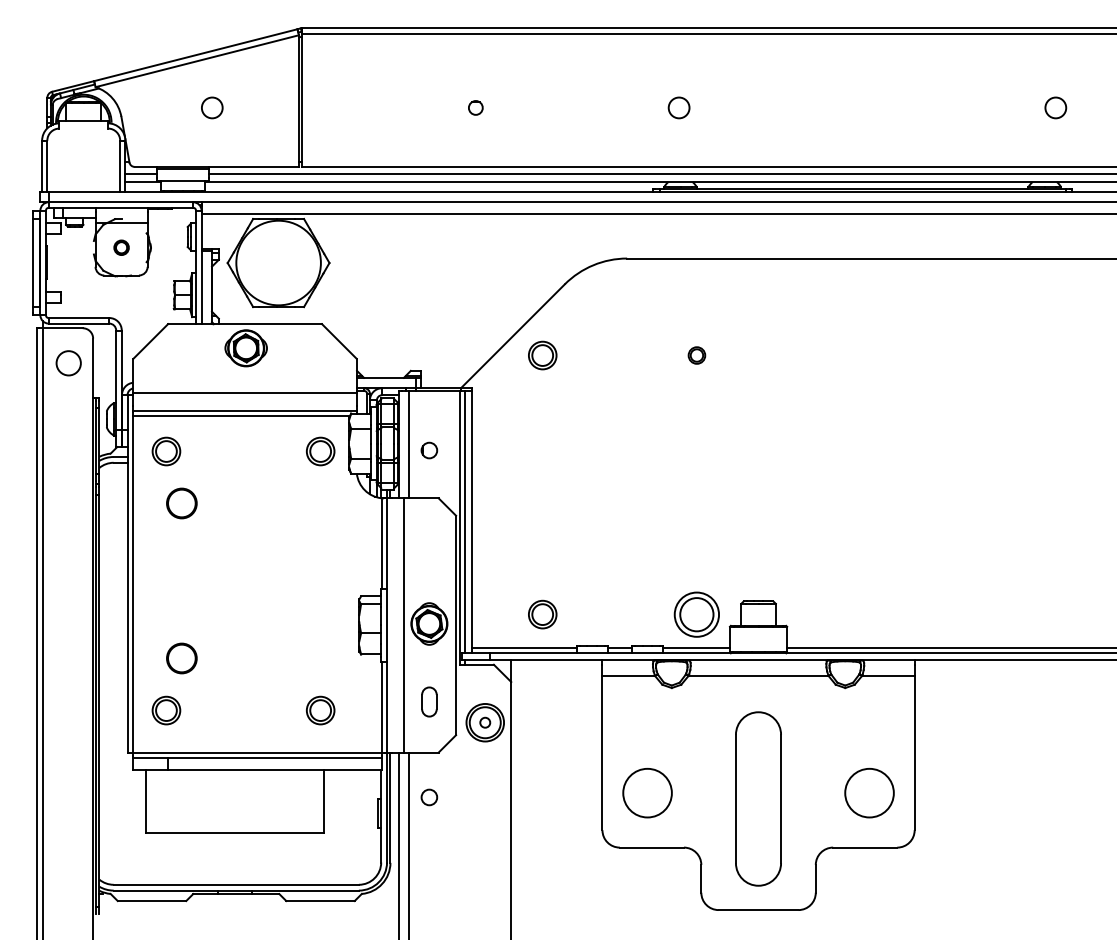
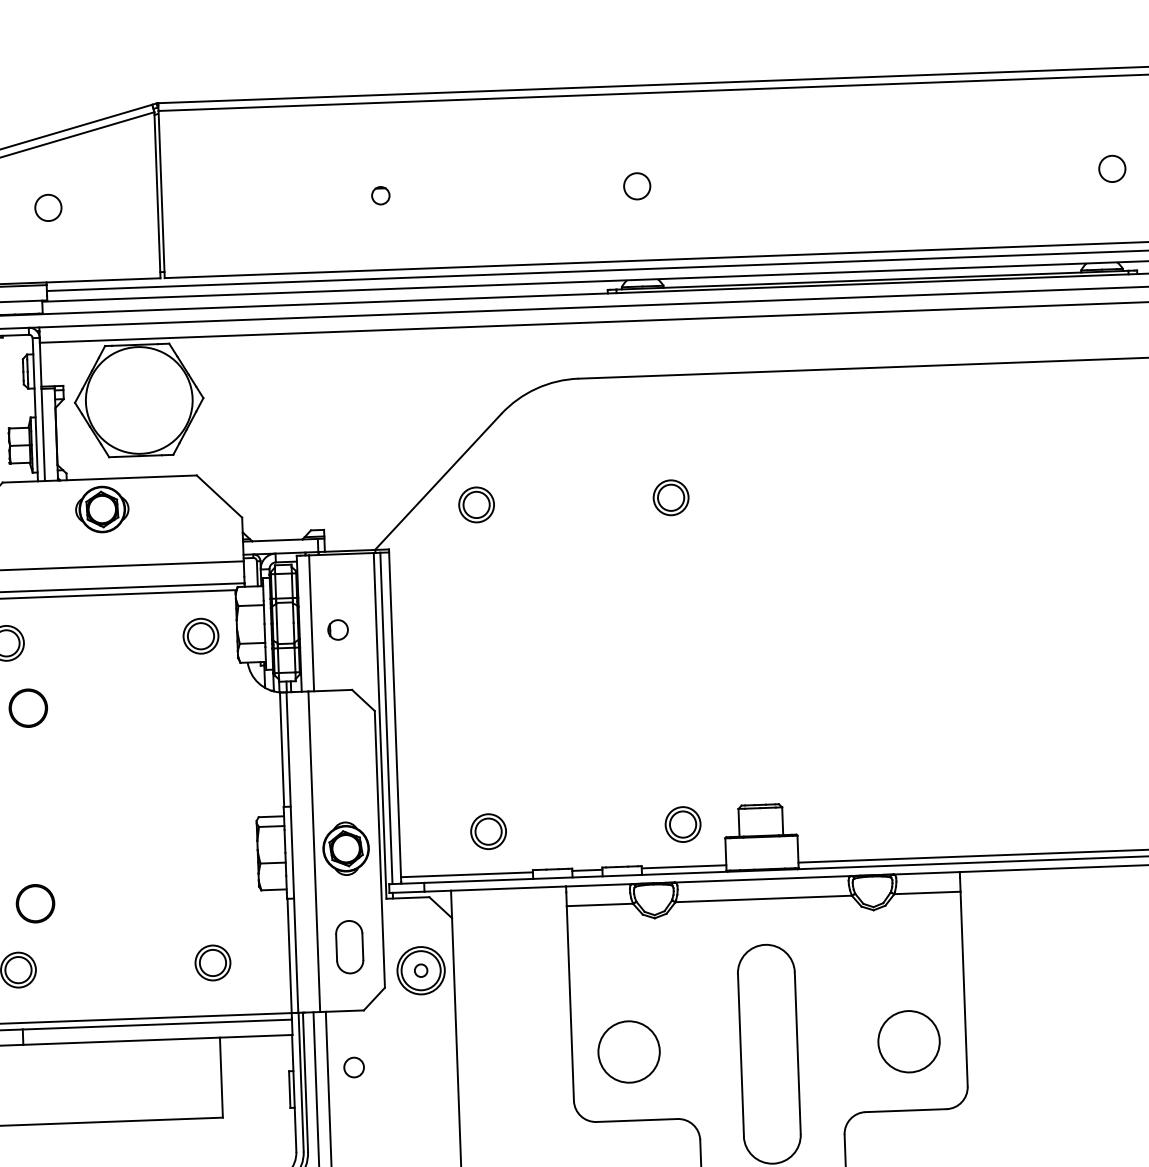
part: (696, 355) -> (670, 497), size x1.67
part: (696, 614) -> (682, 824), size x0.62
part: (429, 701) -> (349, 946), size x1.43

